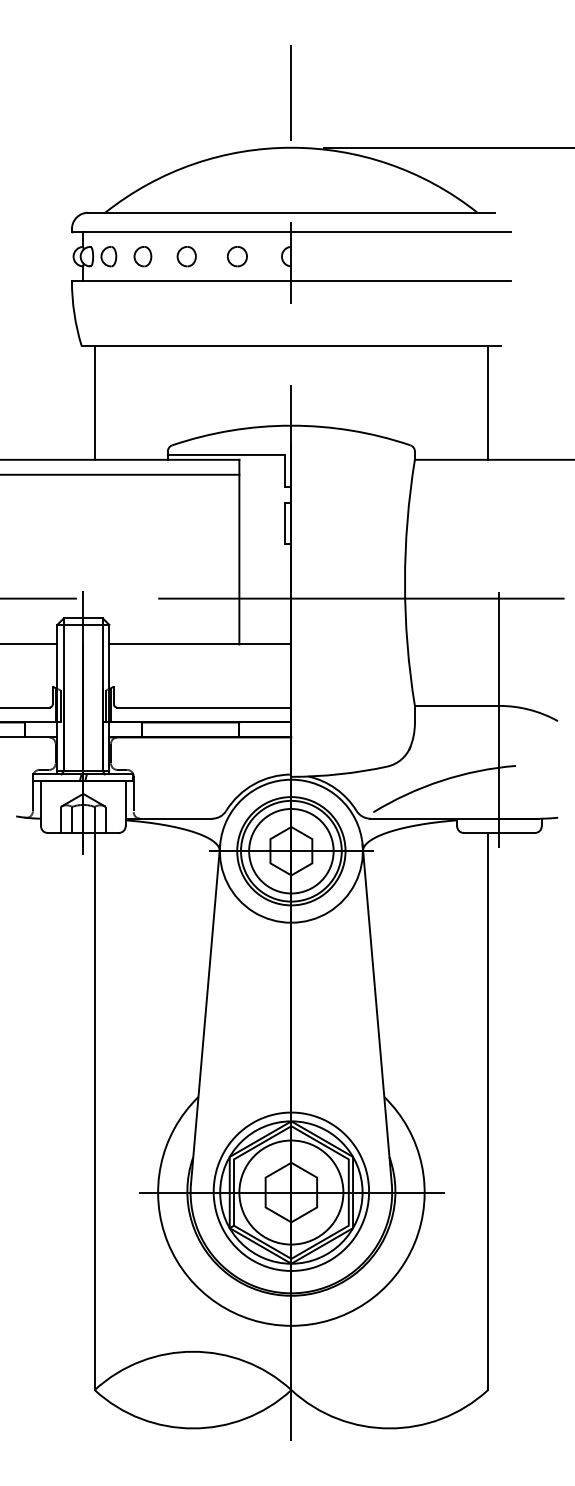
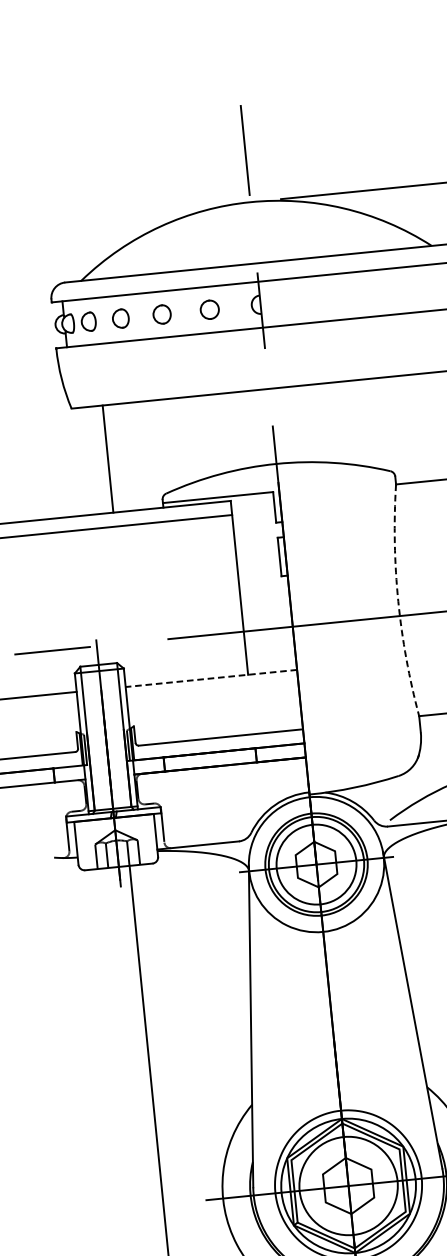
line: (94, 402) -> (107, 458), moved
arc: (405, 582) -> (398, 600), solid -> dashed
line: (199, 644) -> (210, 678), solid -> dashed

